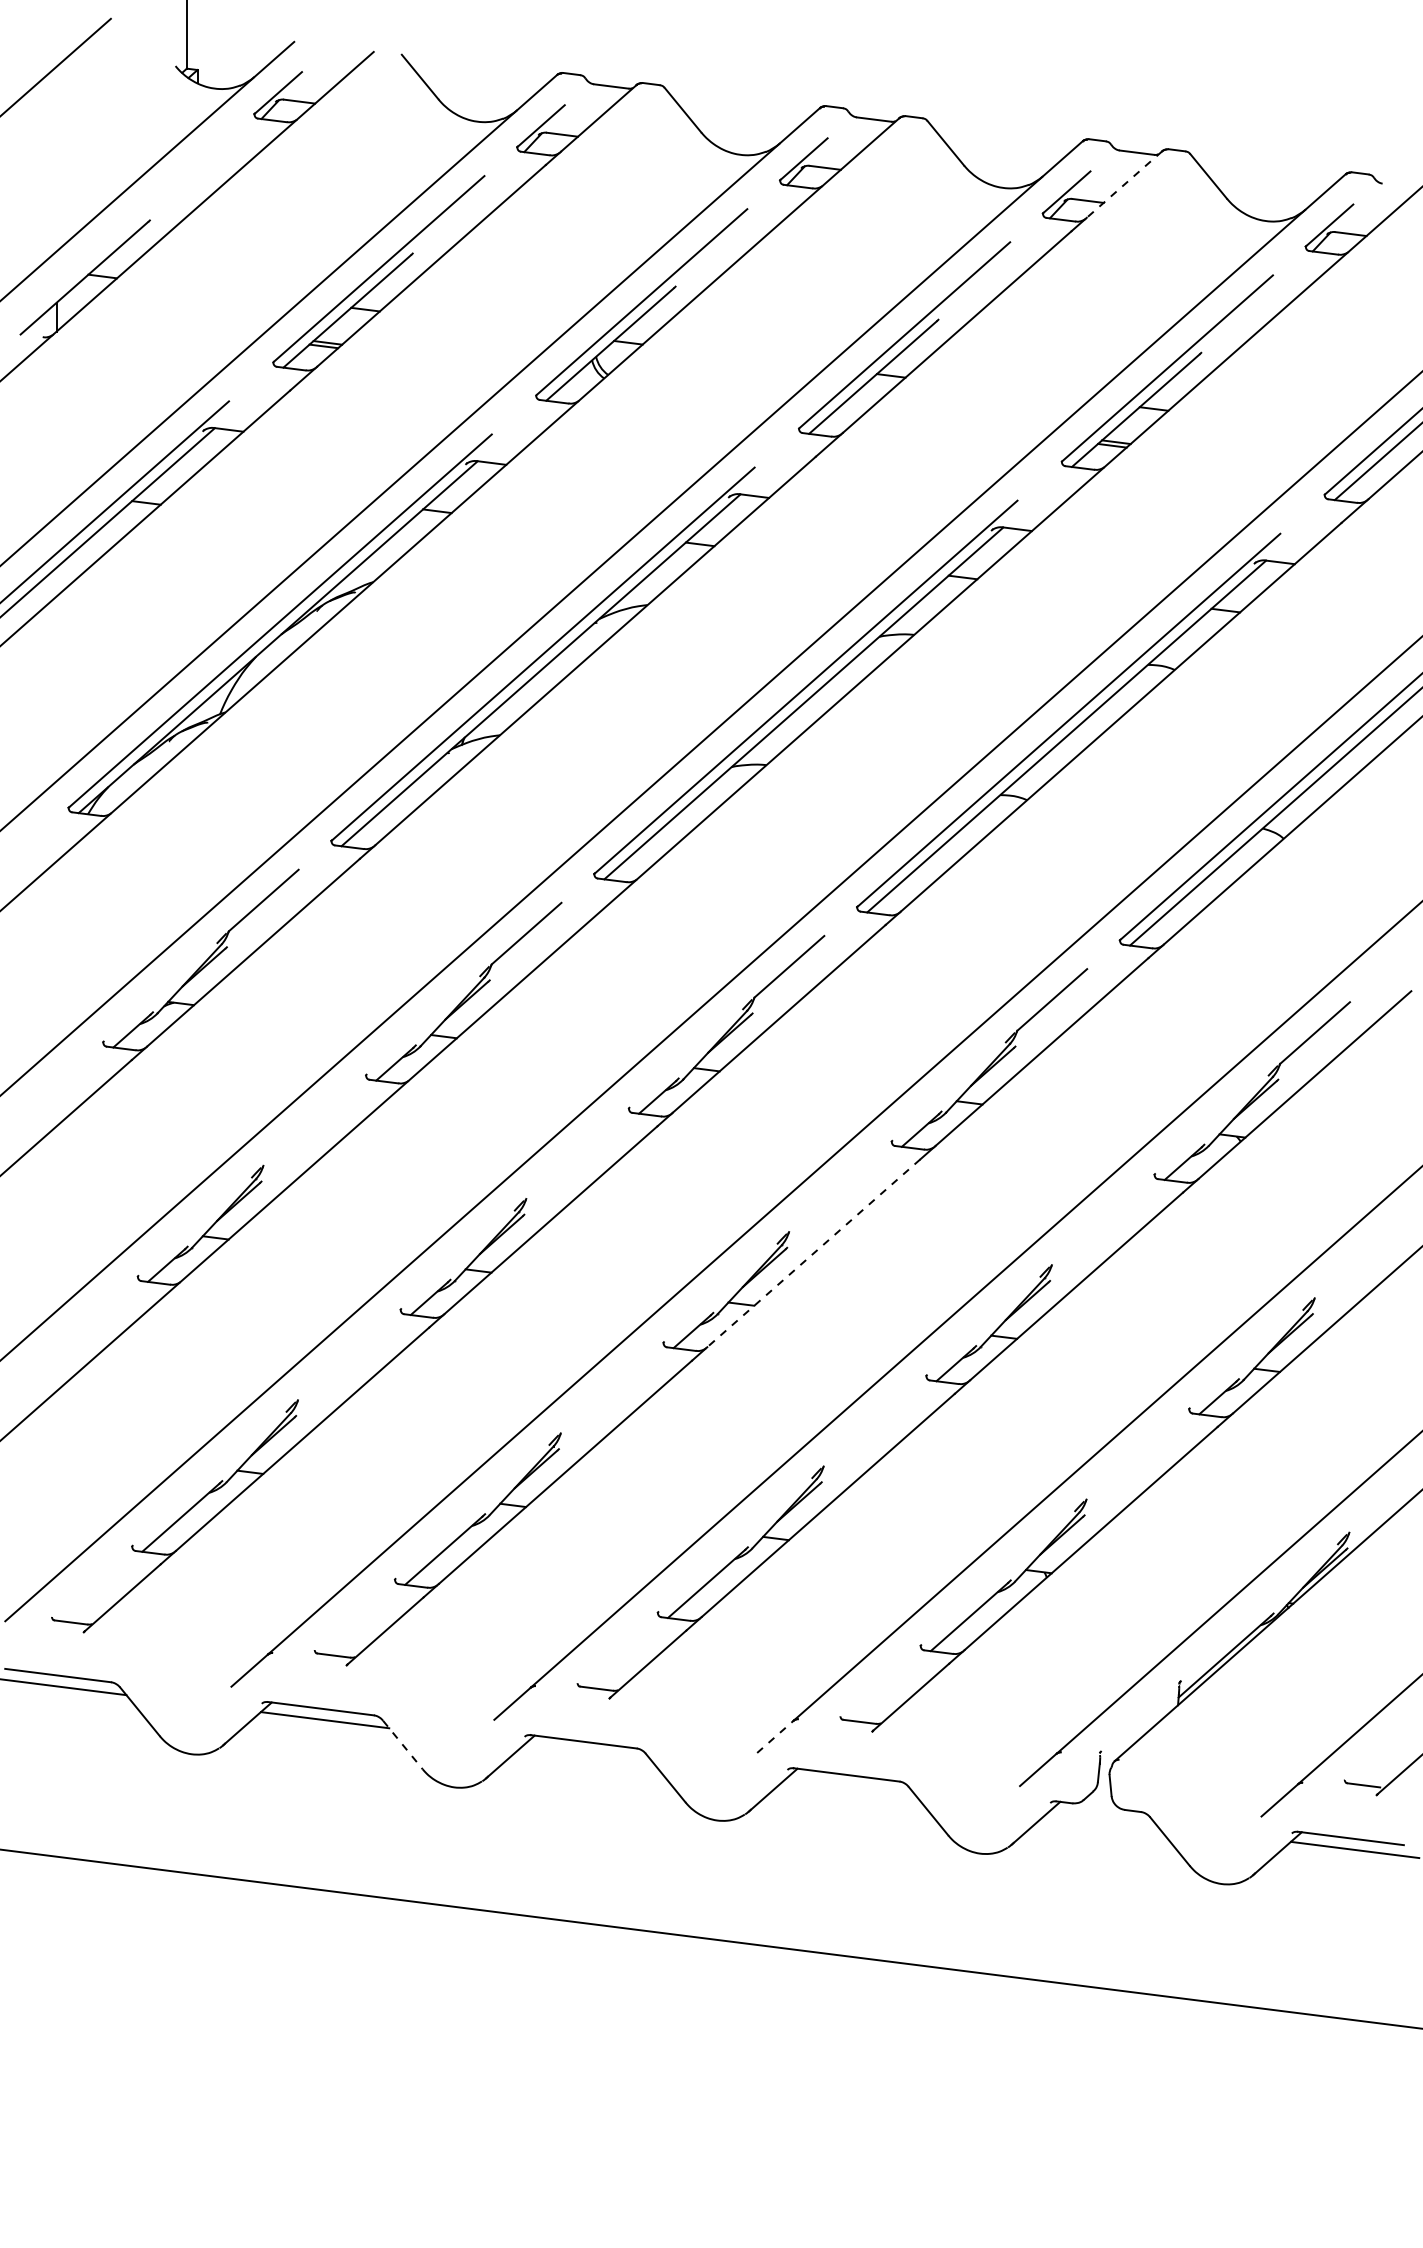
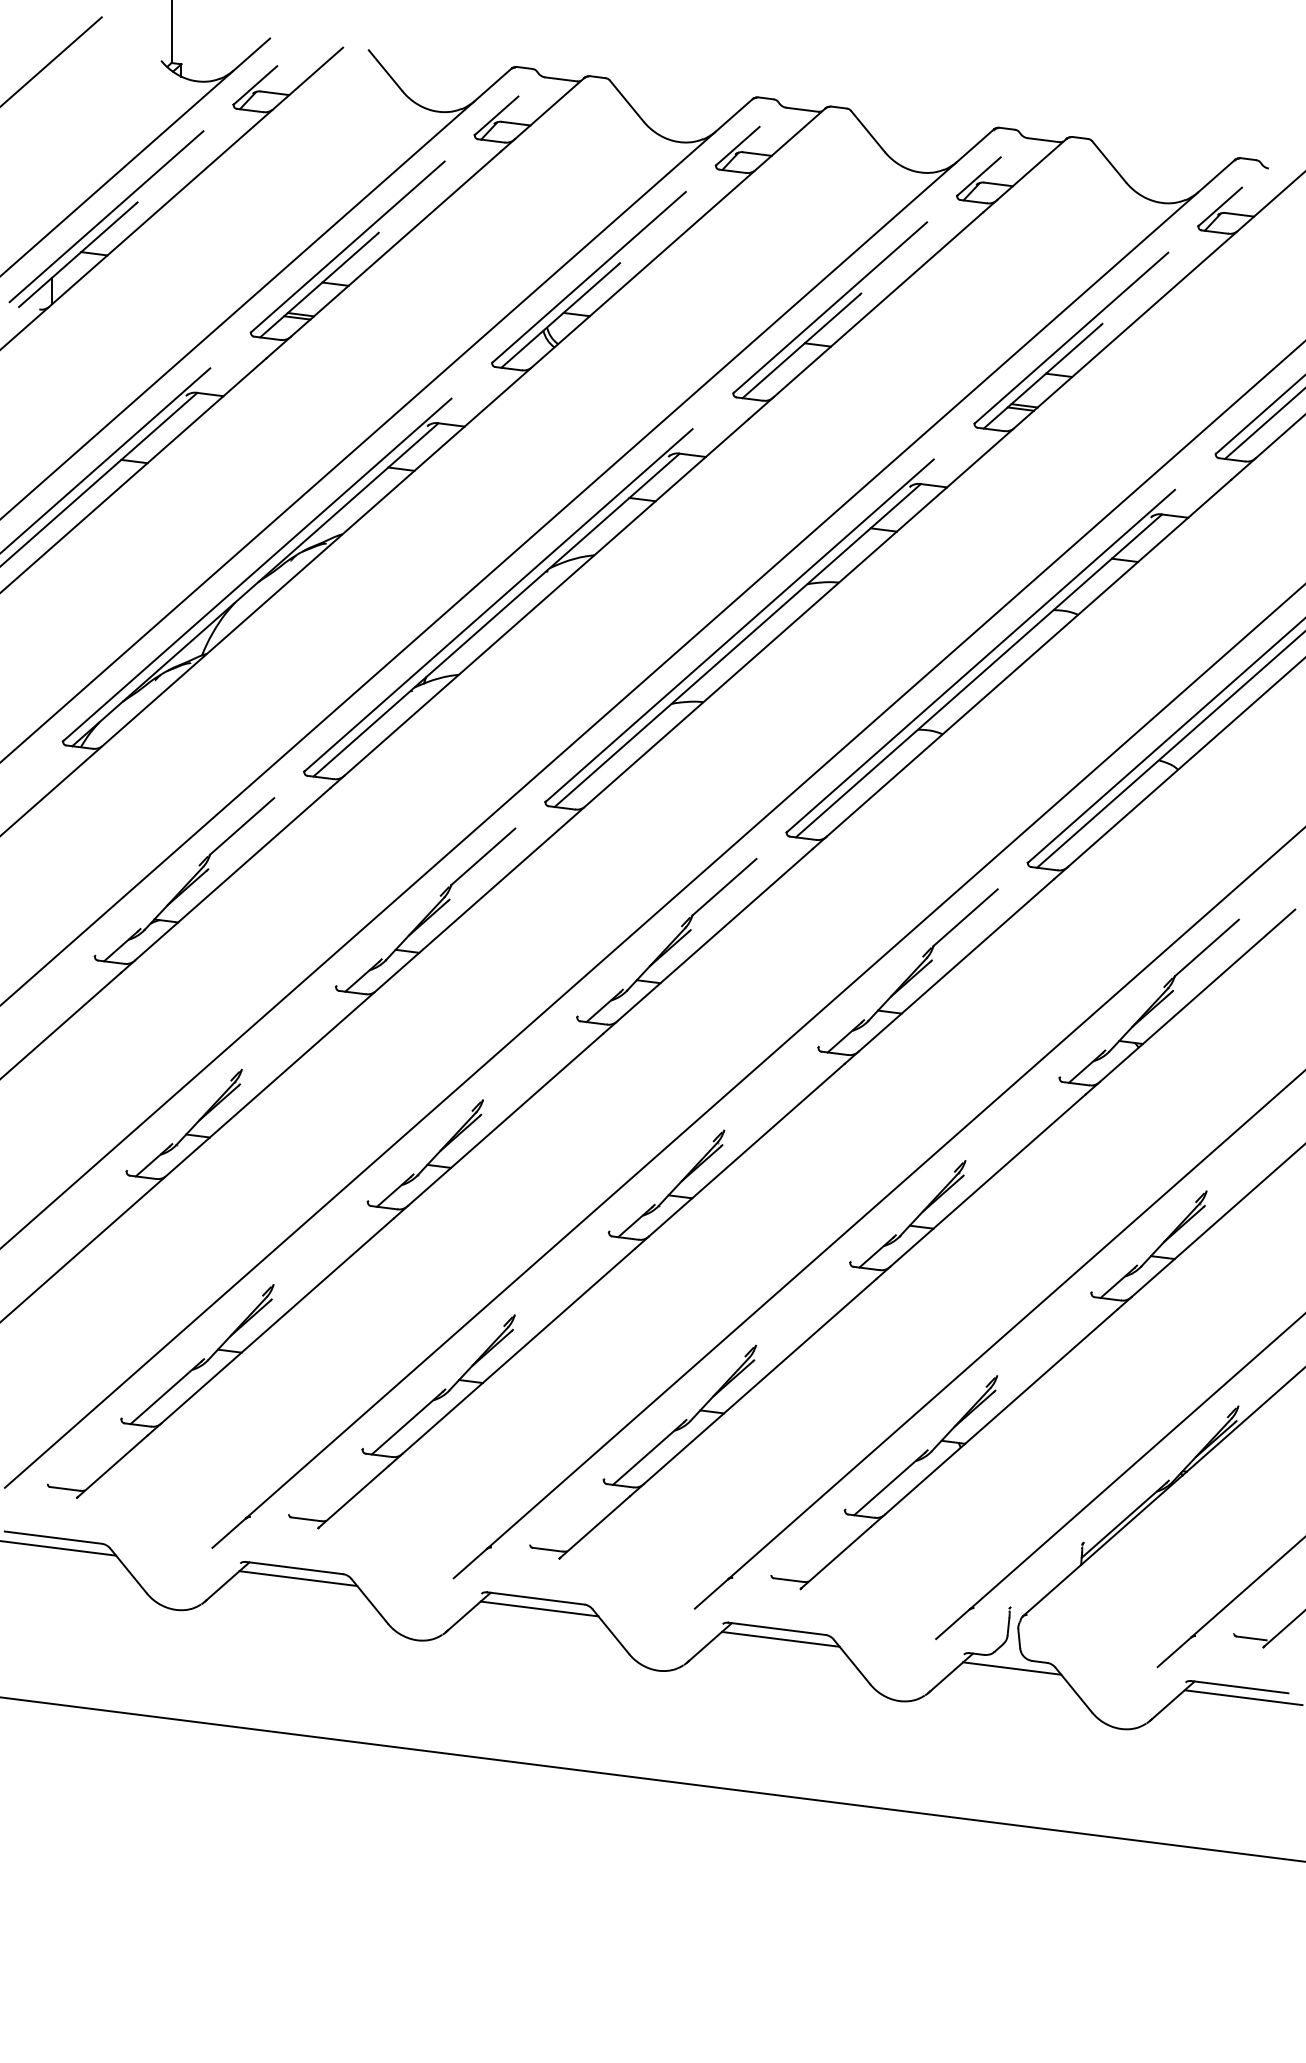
line: (1123, 184) -> (1031, 169), dashed -> solid
line: (115, 235) -> (106, 216), added
line: (813, 1253) -> (746, 1150), dashed -> solid
line: (776, 1736) -> (712, 1593), dashed -> solid
line: (402, 1745) -> (369, 1601), dashed -> solid
line: (587, 1752) -> (539, 1608), added
line: (850, 1785) -> (780, 1638), added
line: (1103, 1818) -> (1012, 1668), added

